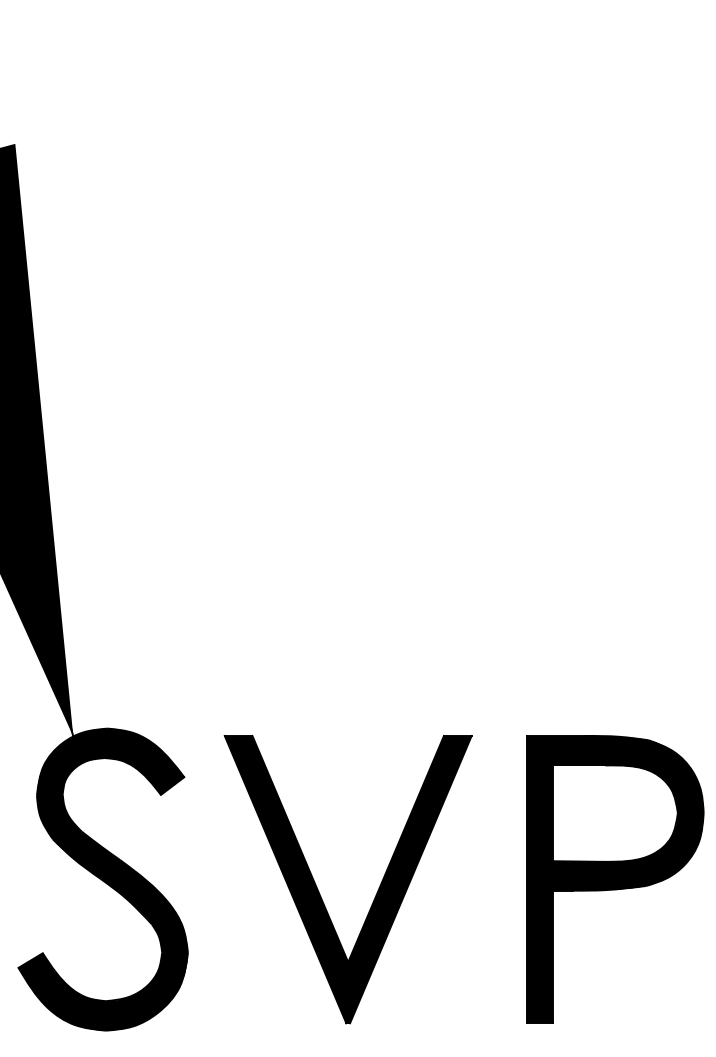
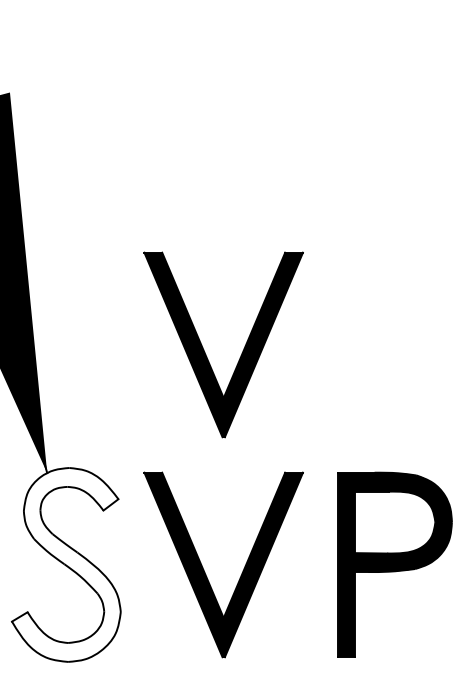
part: (318, 544) -> (204, 349), added
fill: (103, 878) -> (66, 564), removed

